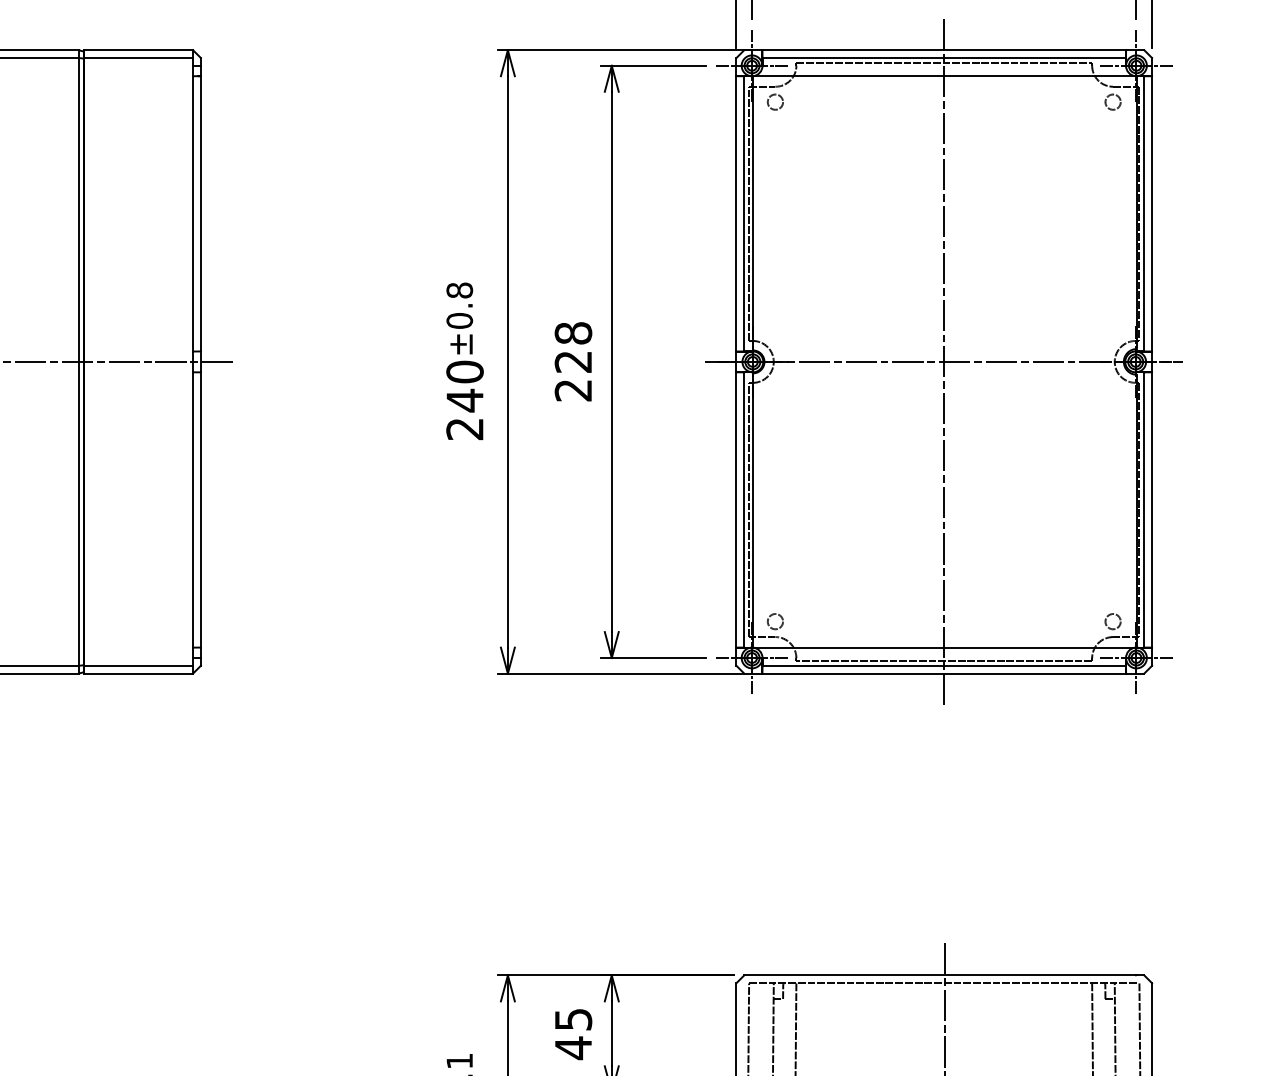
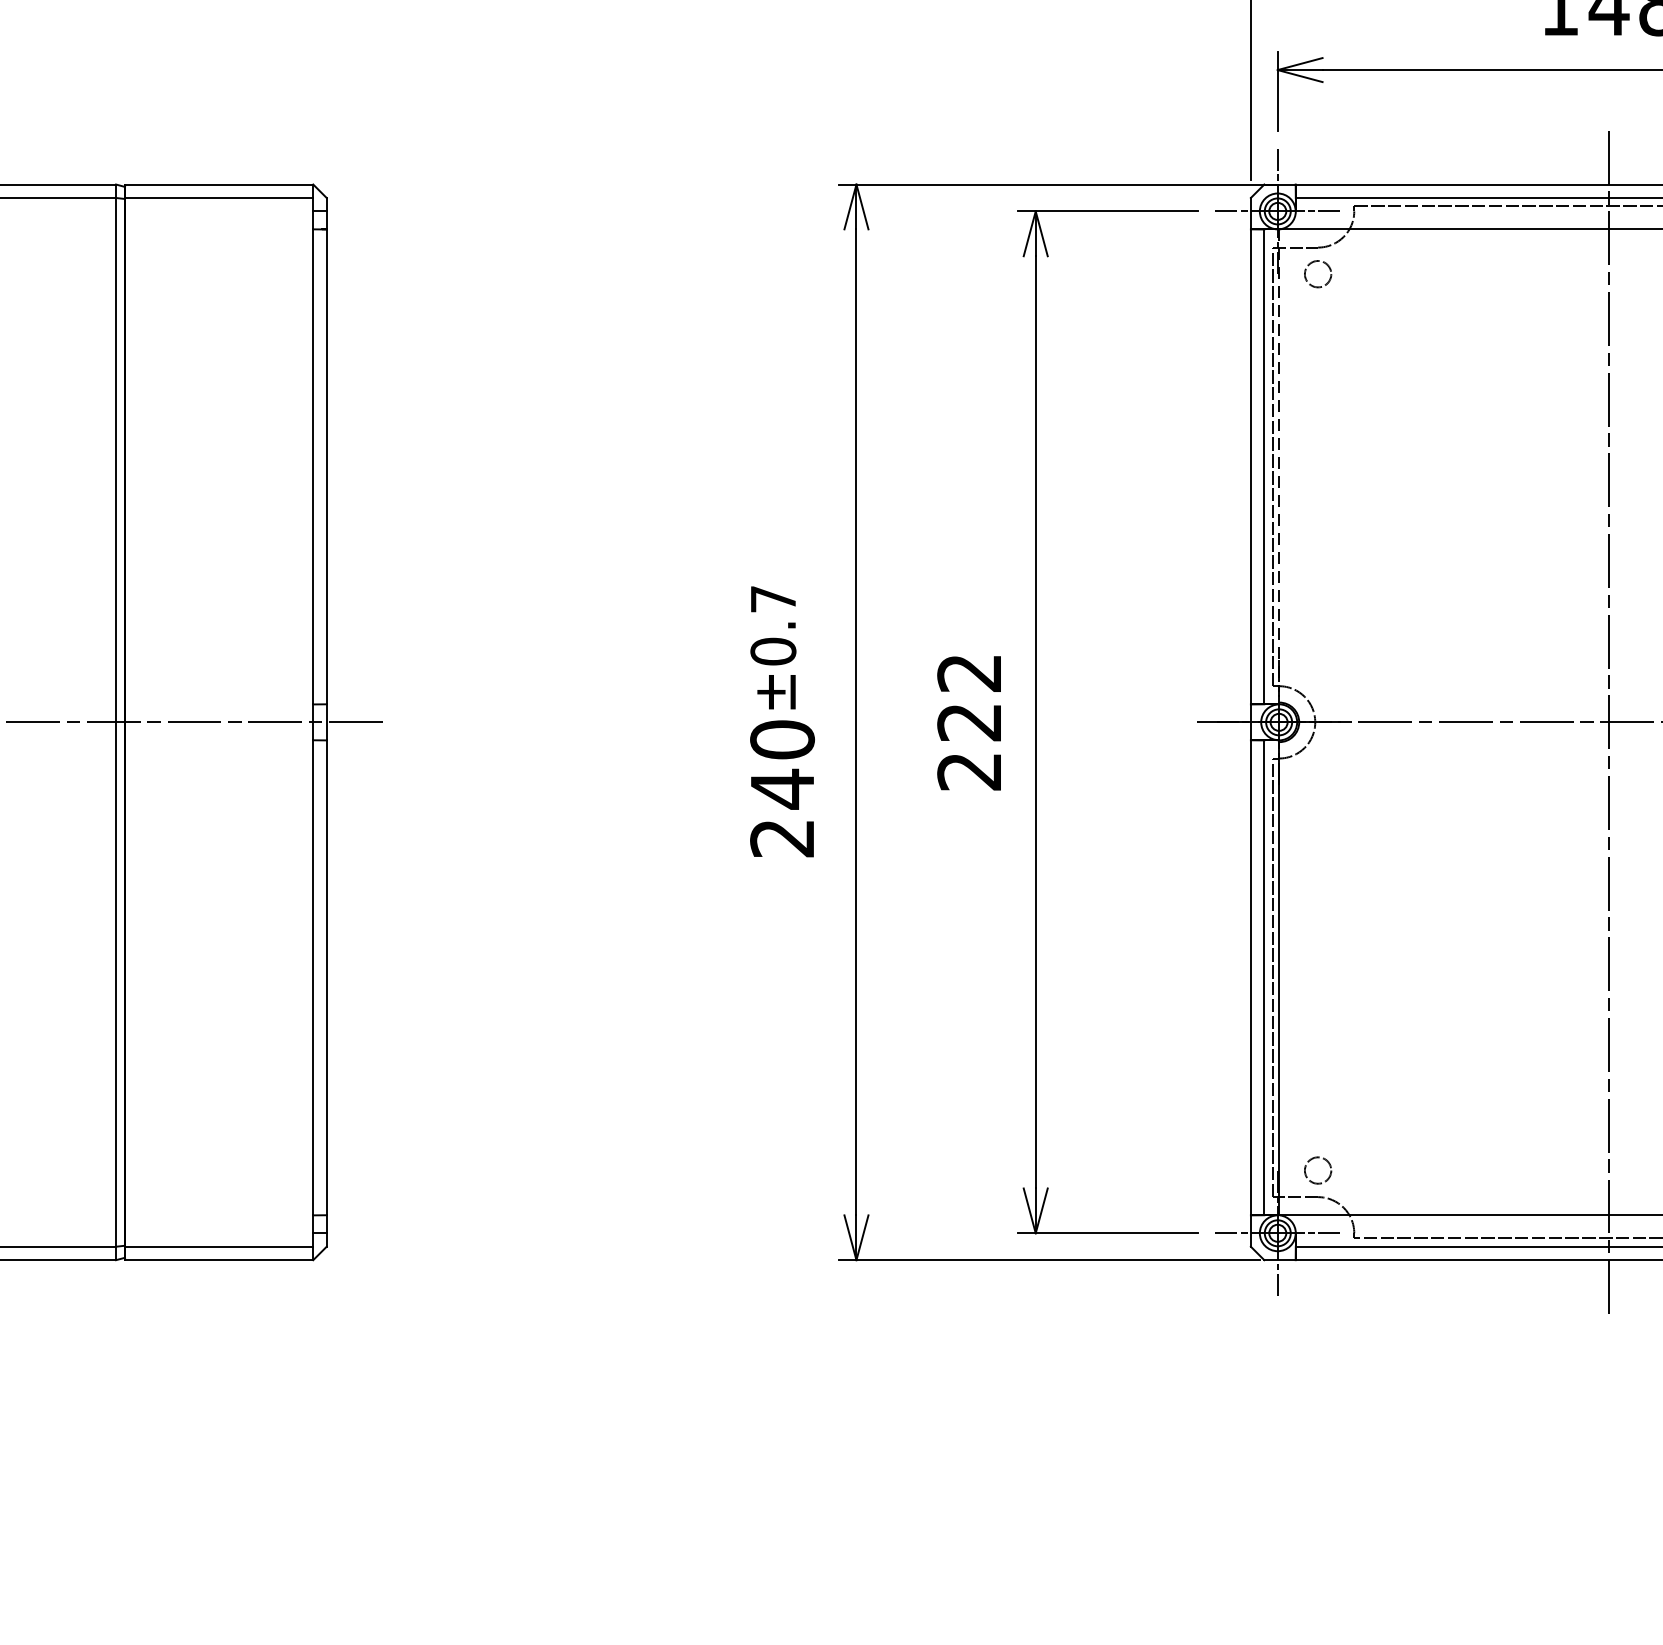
line: (753, 213) -> (1280, 466), solid -> dashed
text: (459, 290) -> (772, 599), ±0.8 -> ±0.7
text: (573, 333) -> (969, 673), 228 -> 222

